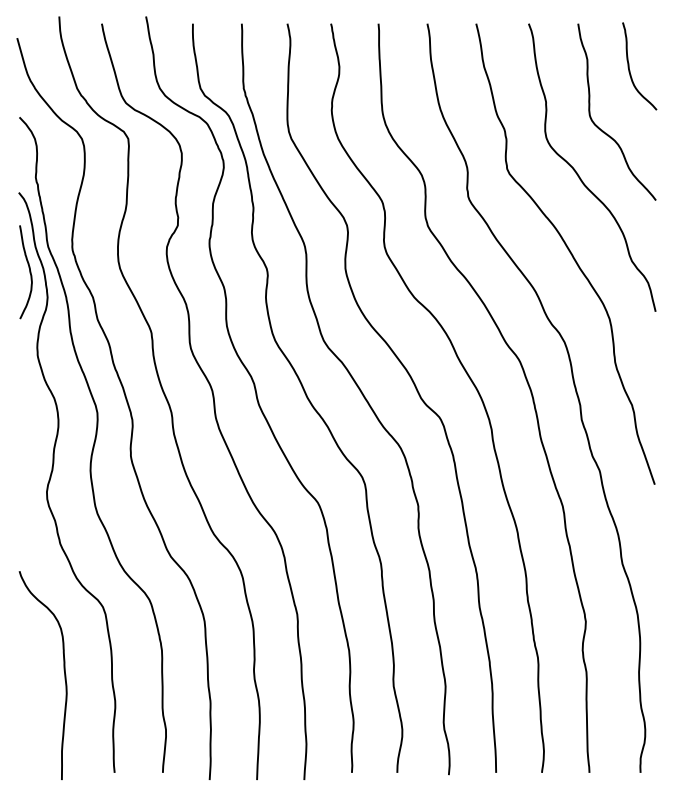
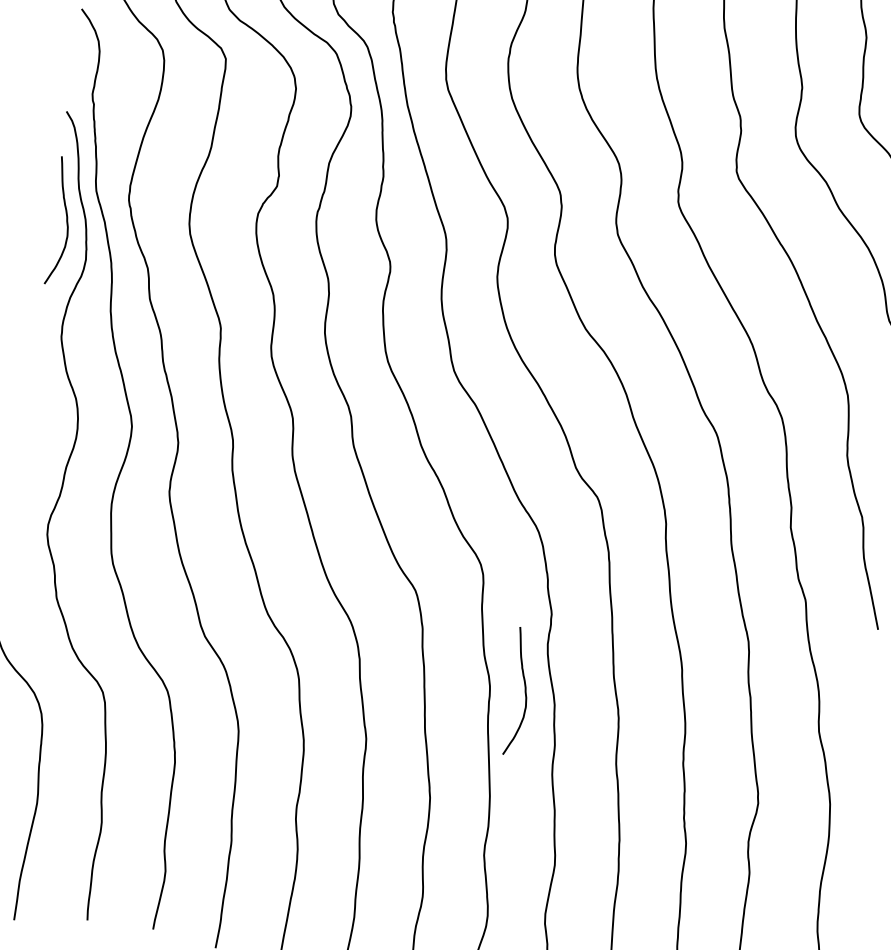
curve: (406, 565) -> (524, 692), added

